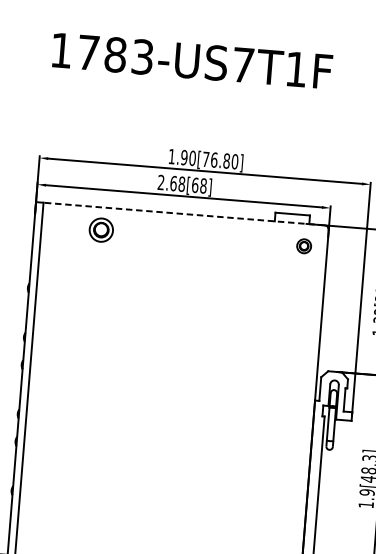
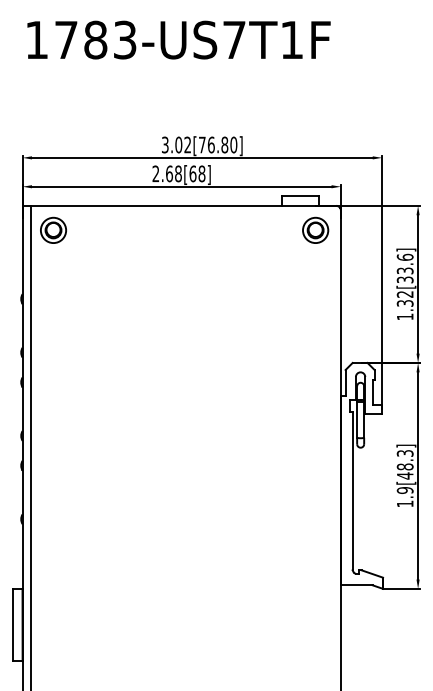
text: (182, 157) -> (176, 144), 1.90[76.80] -> 3.02[76.80]
line: (184, 213) -> (183, 205), dashed -> solid
part: (101, 229) -> (53, 229), moved
part: (303, 245) -> (315, 229), size x1.67

